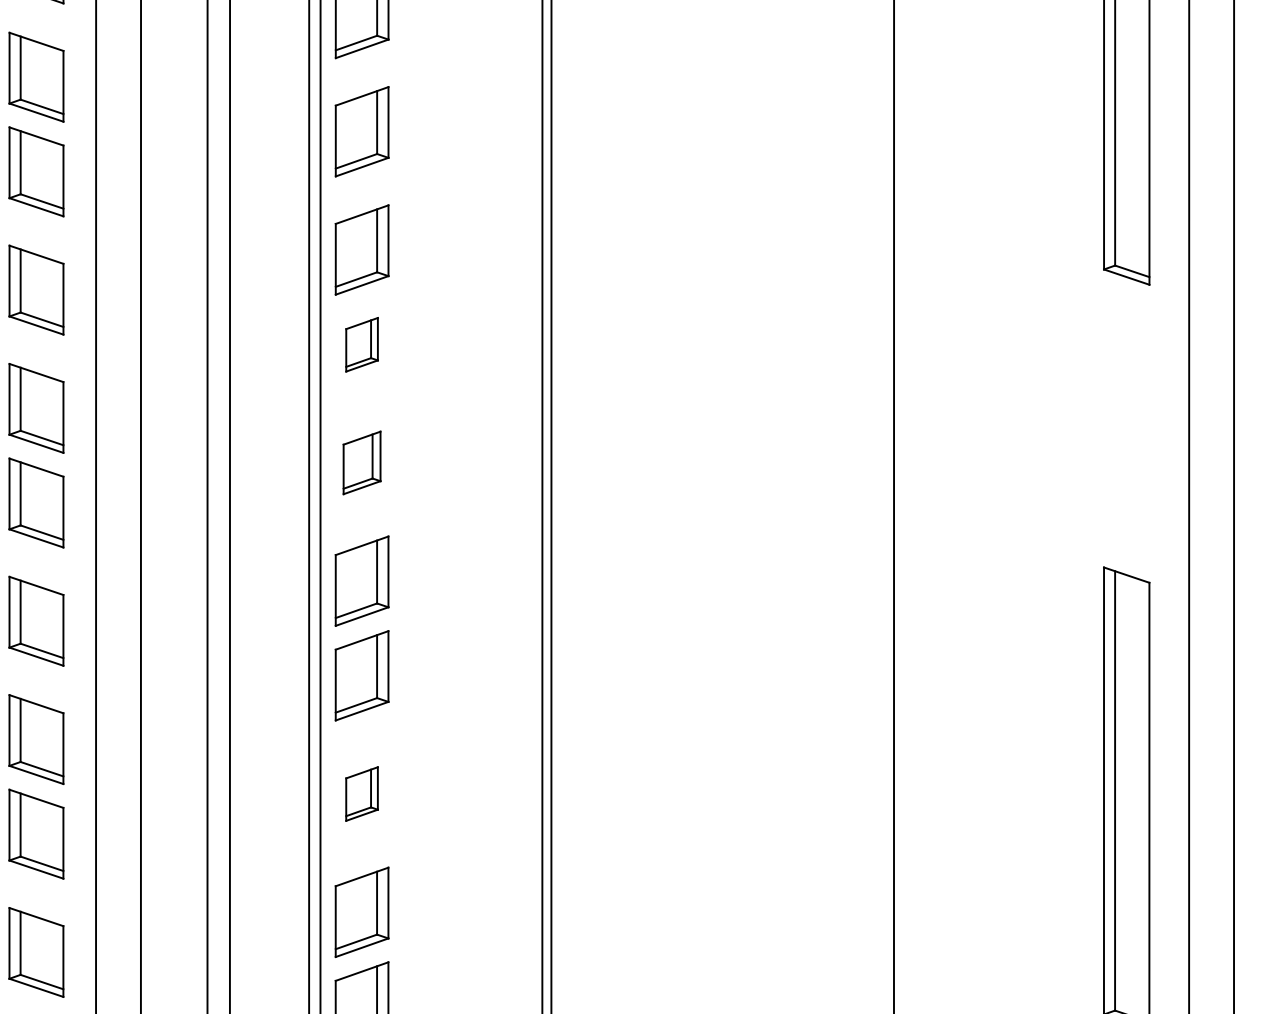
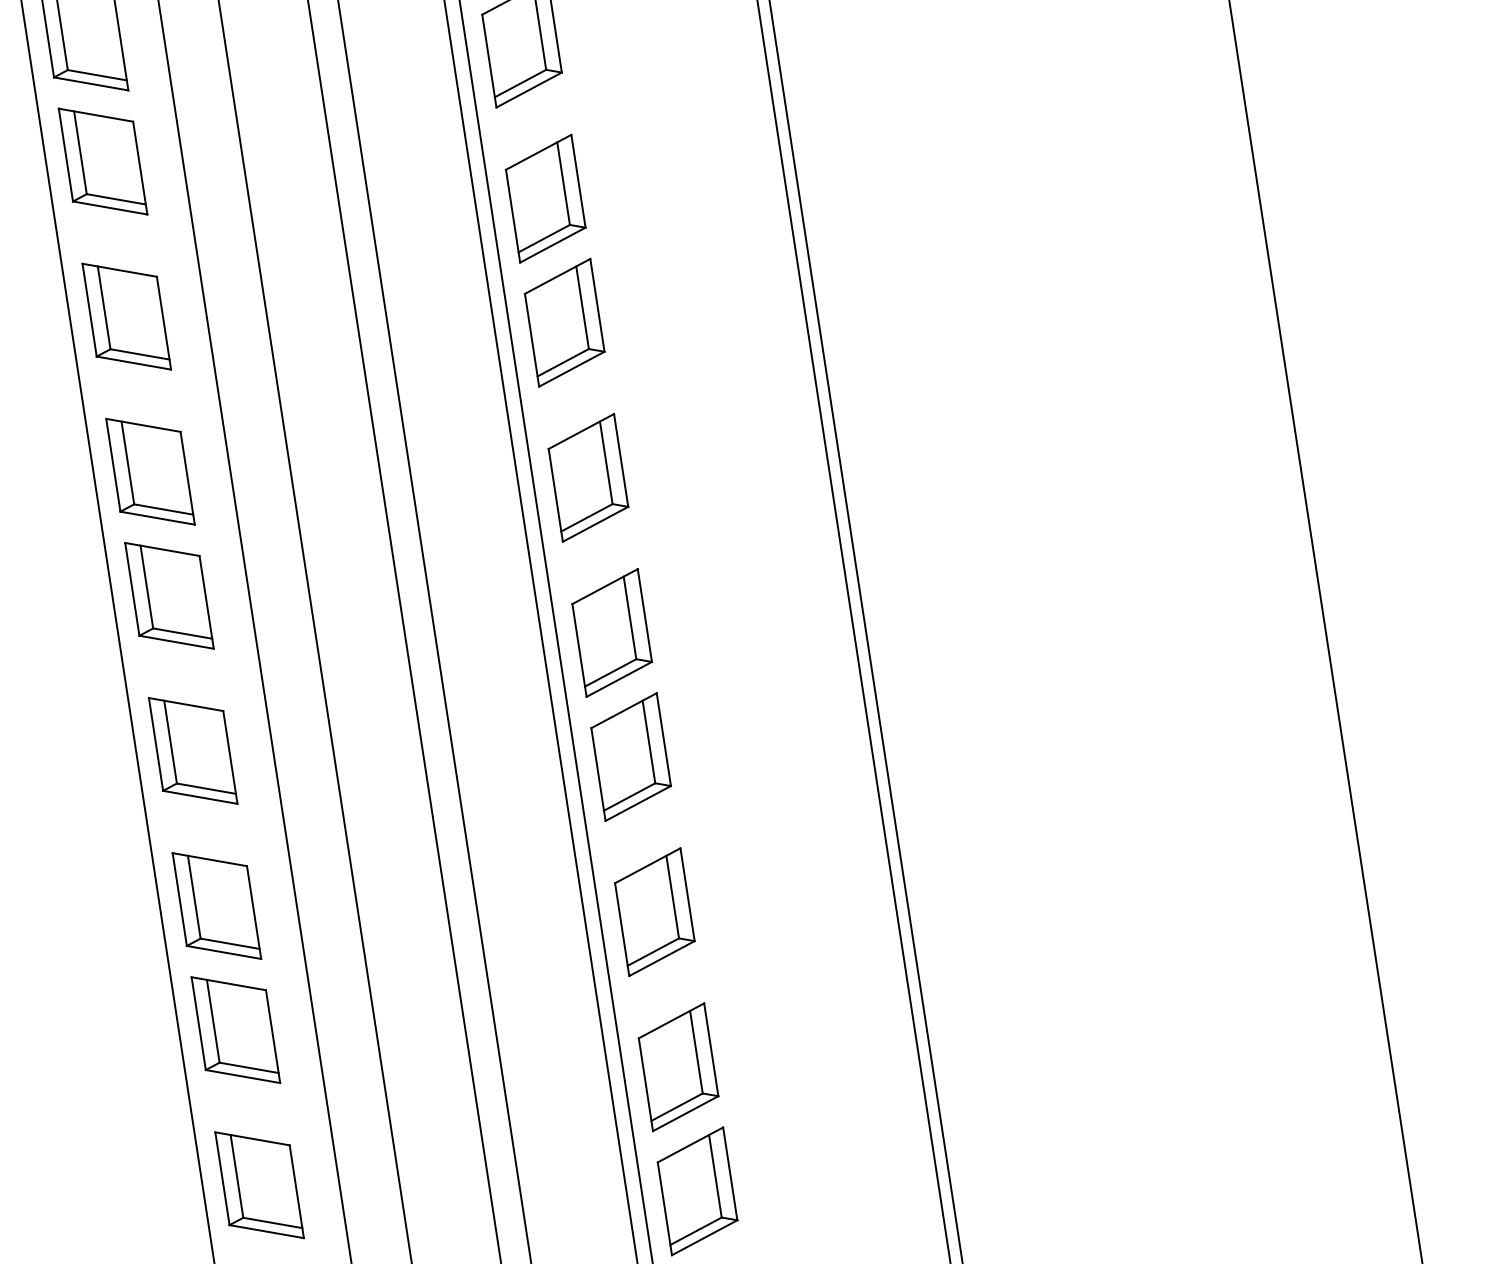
part: (361, 344) -> (563, 322), size x1.67
part: (361, 462) -> (587, 477), size x1.43
part: (361, 793) -> (653, 911), size x1.67

